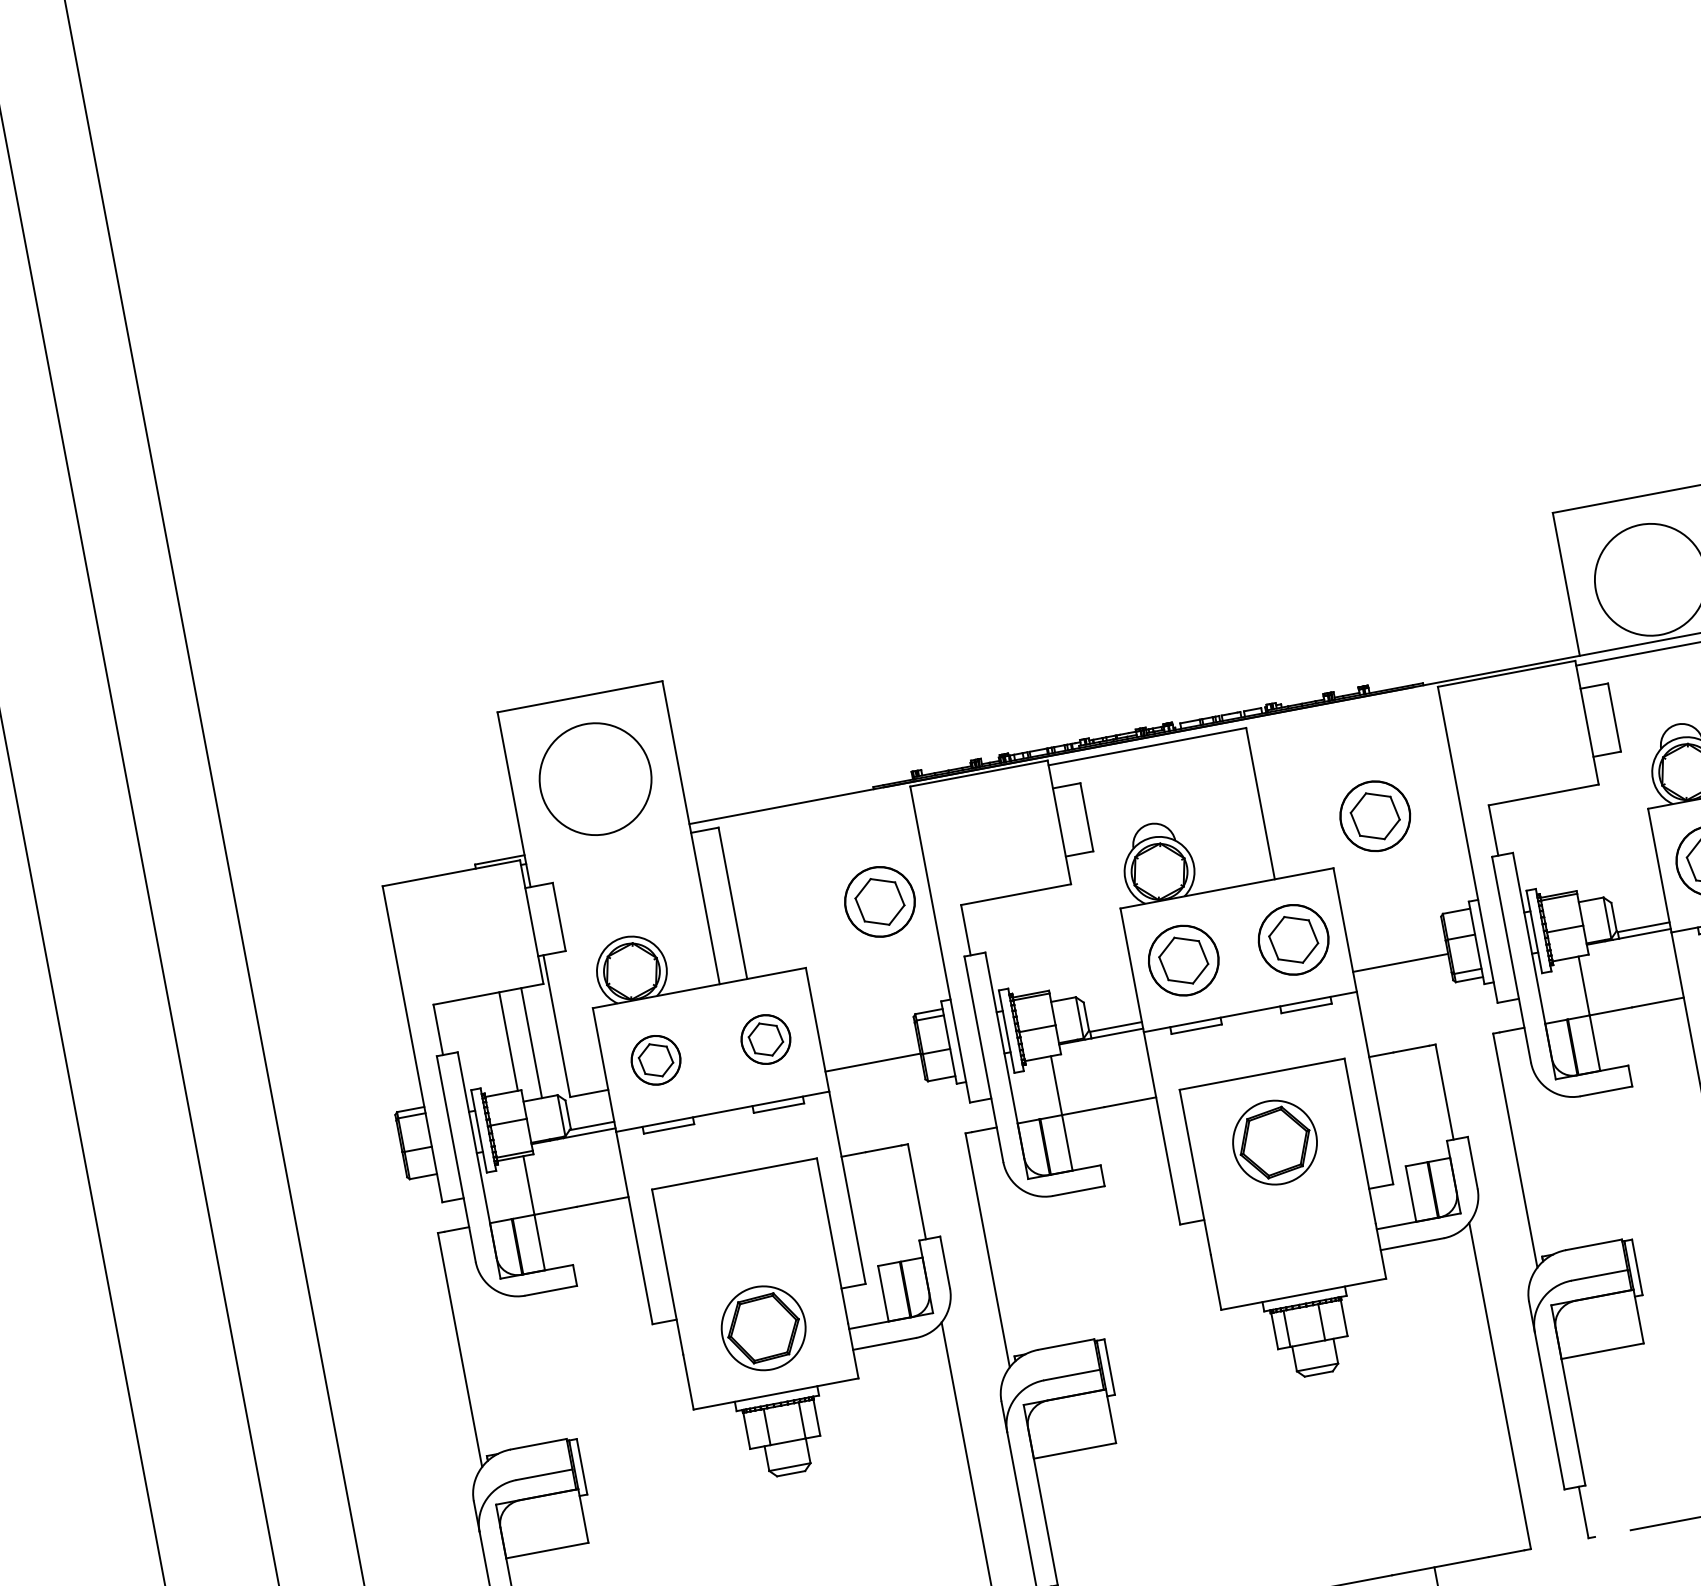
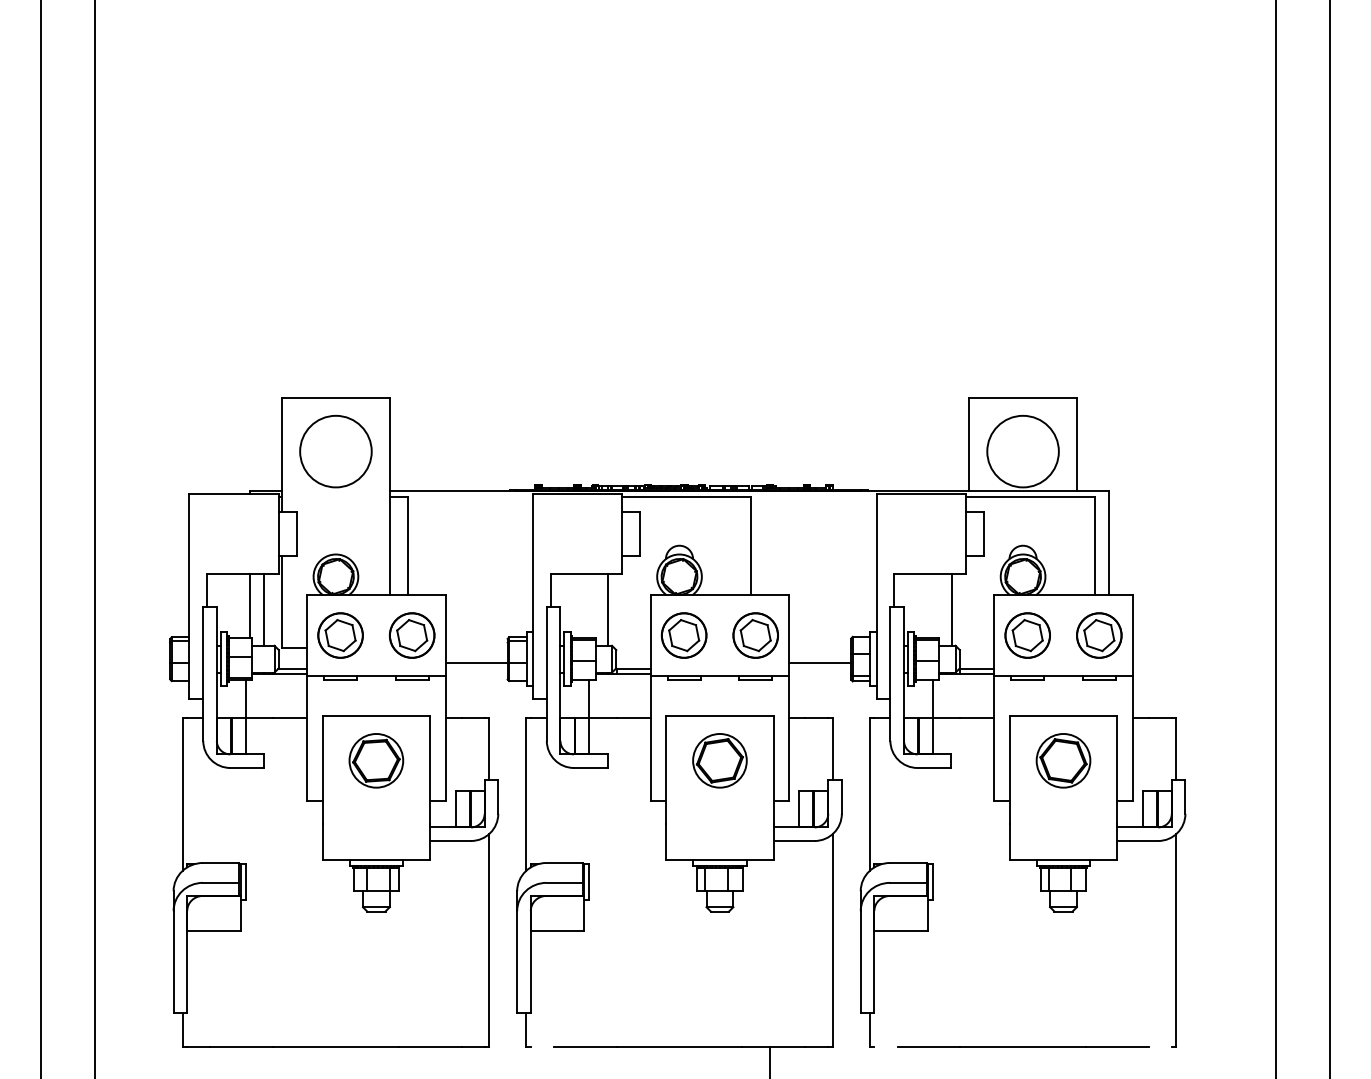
part: (1374, 816) -> (821, 567), removed
line: (1586, 843) -> (951, 609), added
part: (878, 902) -> (499, 562), removed
line: (1058, 942) -> (607, 609), added
part: (764, 1039) -> (411, 635), size x1.43
part: (655, 1060) -> (340, 635), size x1.43
part: (763, 1327) -> (376, 760), moved

